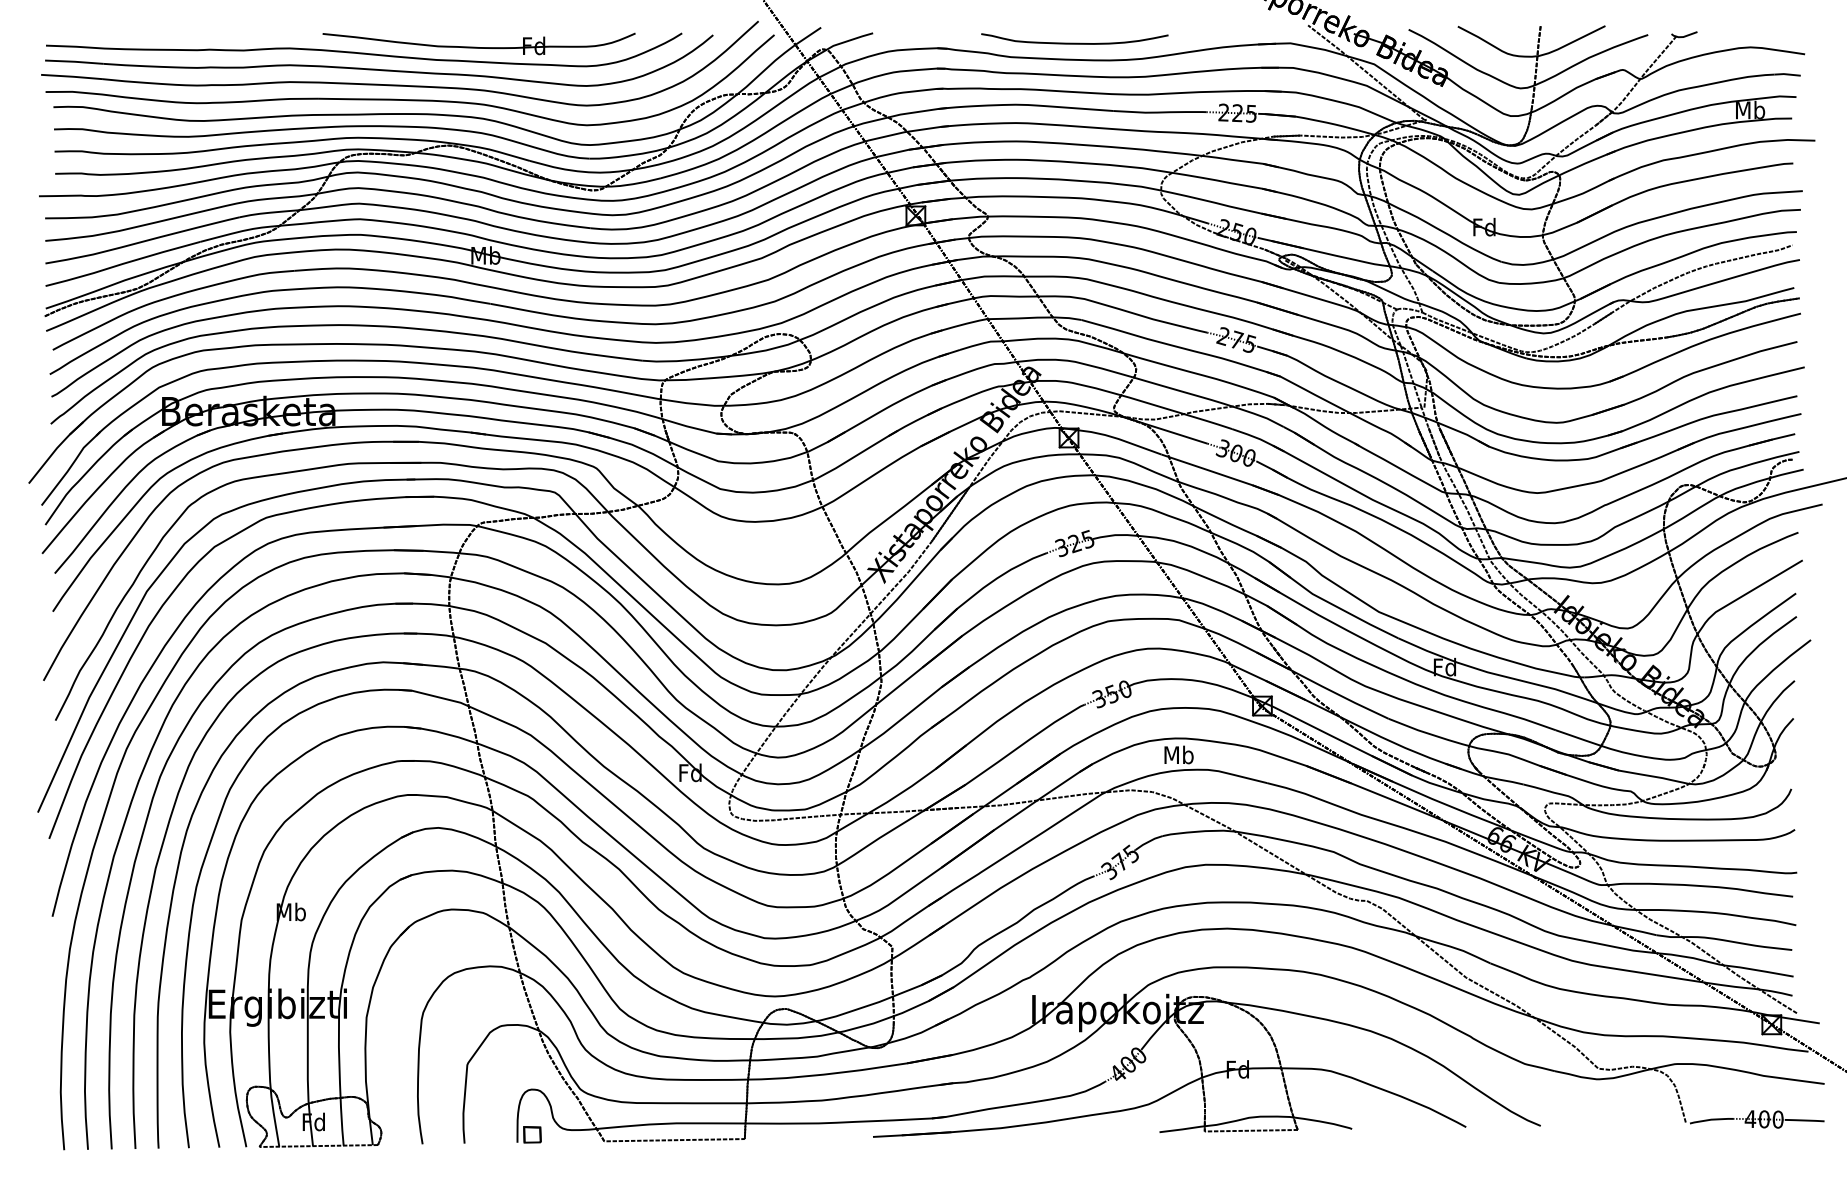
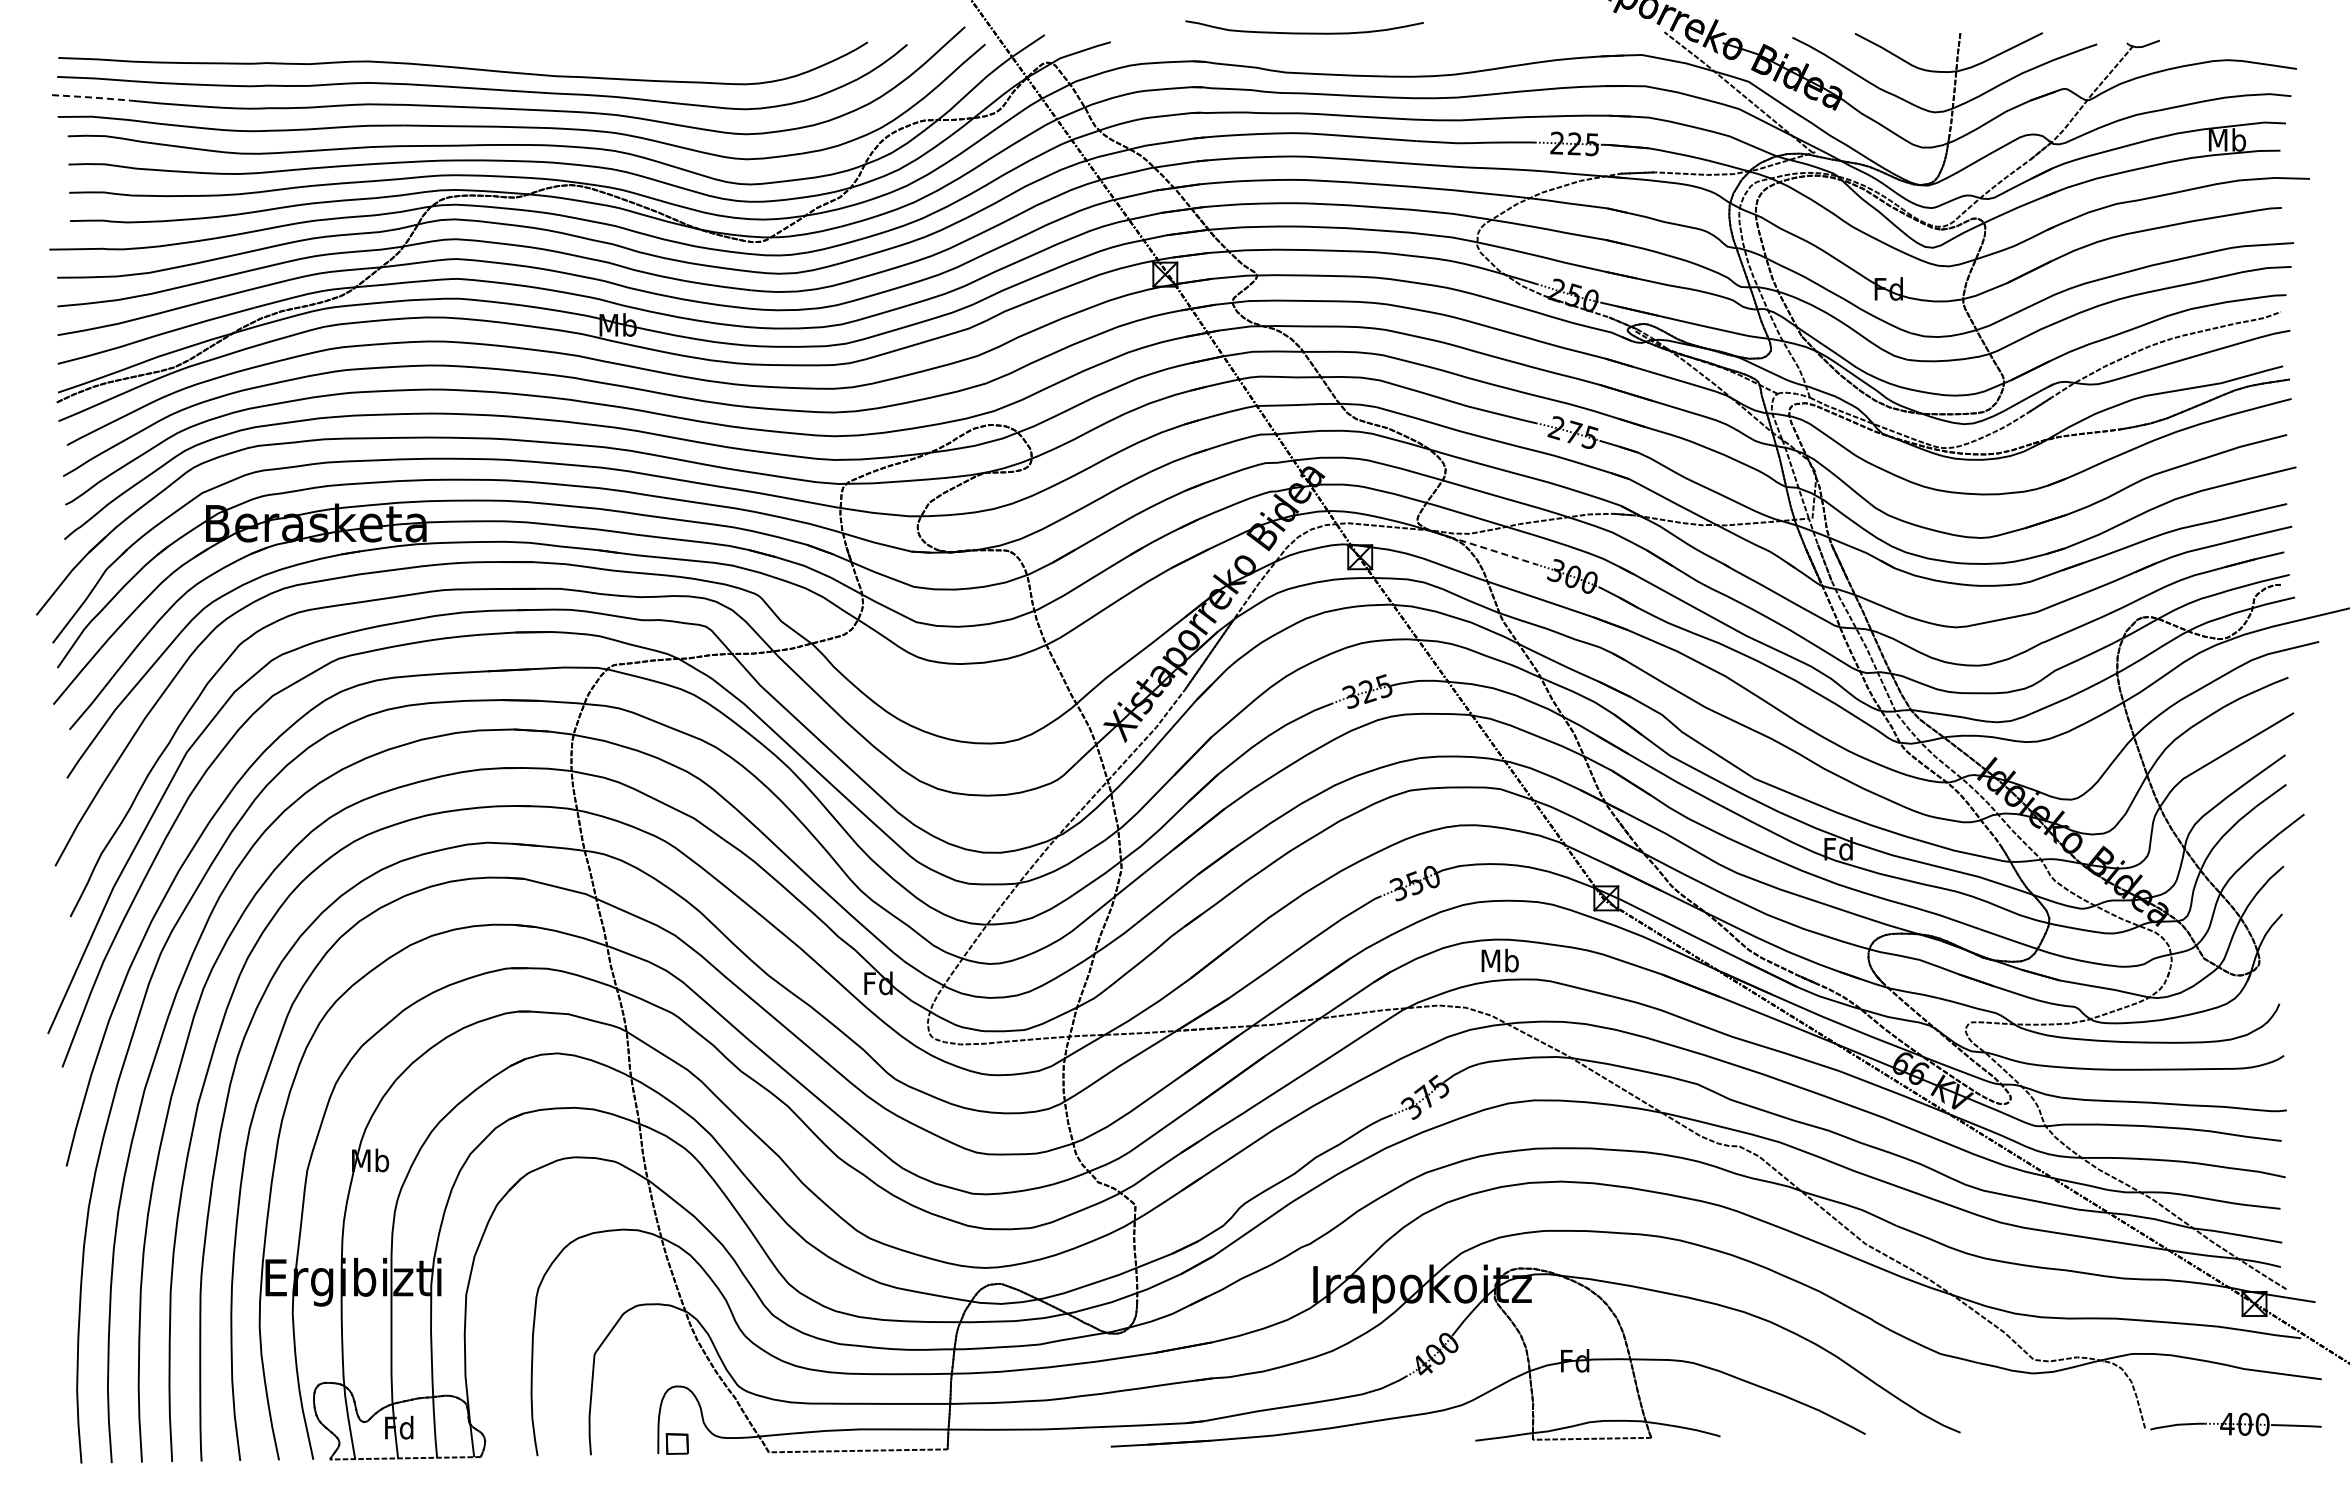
curve: (1074, 42) -> (1304, 32), moved
part: (479, 43) -> (609, 55), removed
line: (72, 76) -> (92, 97), solid -> dashed
line: (1172, 432) -> (1492, 550), solid -> dashed

